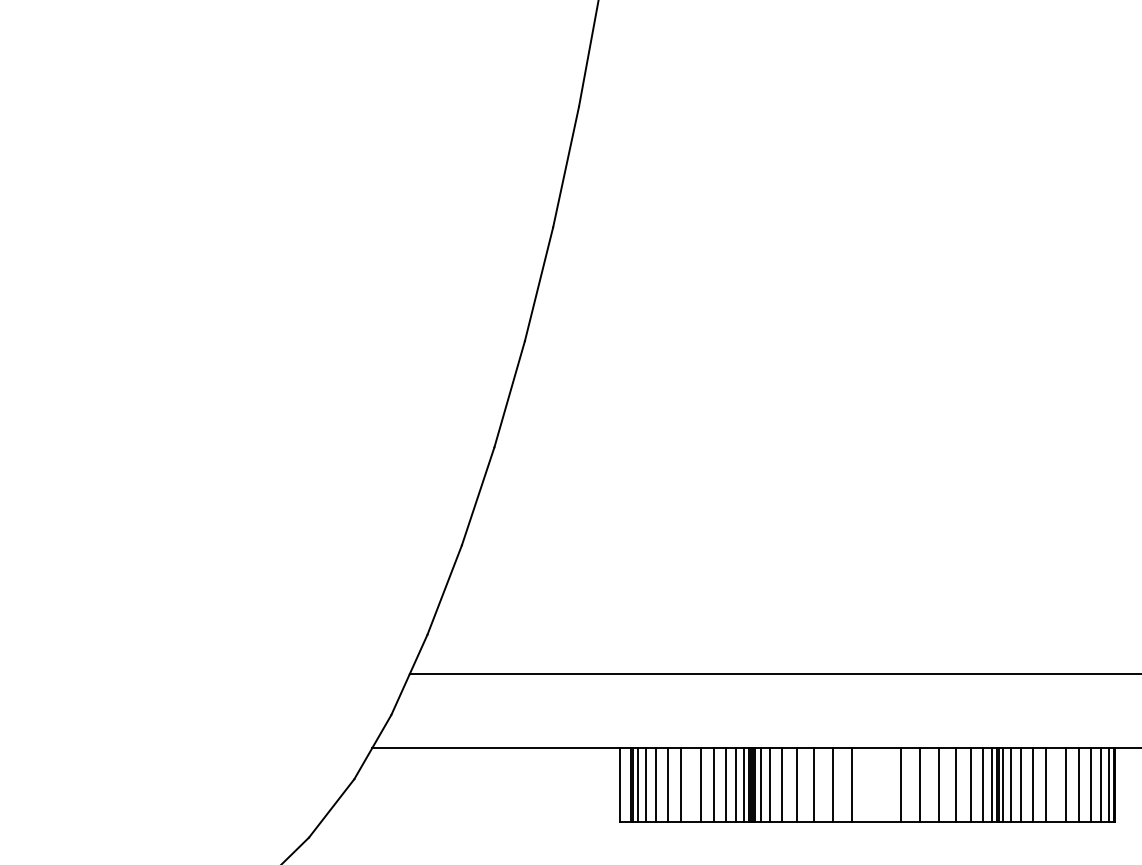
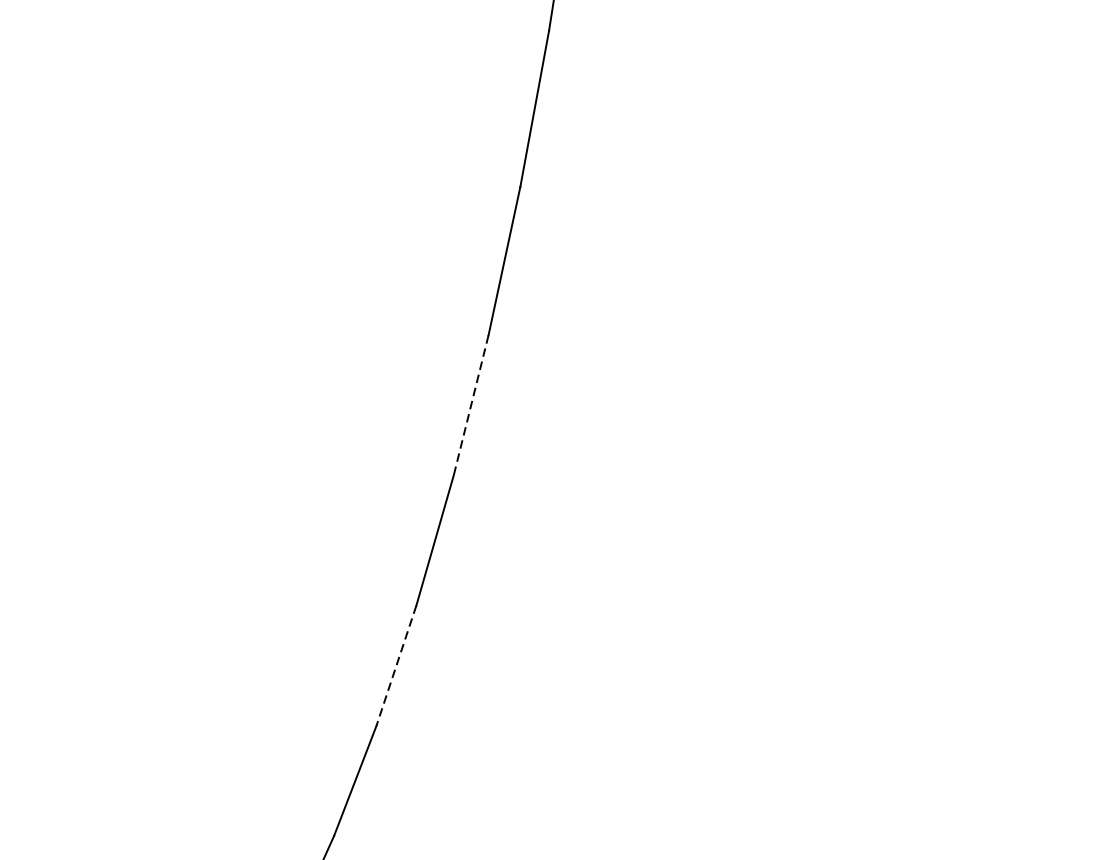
line: (539, 284) -> (471, 405), solid -> dashed
line: (478, 496) -> (396, 666), solid -> dashed

